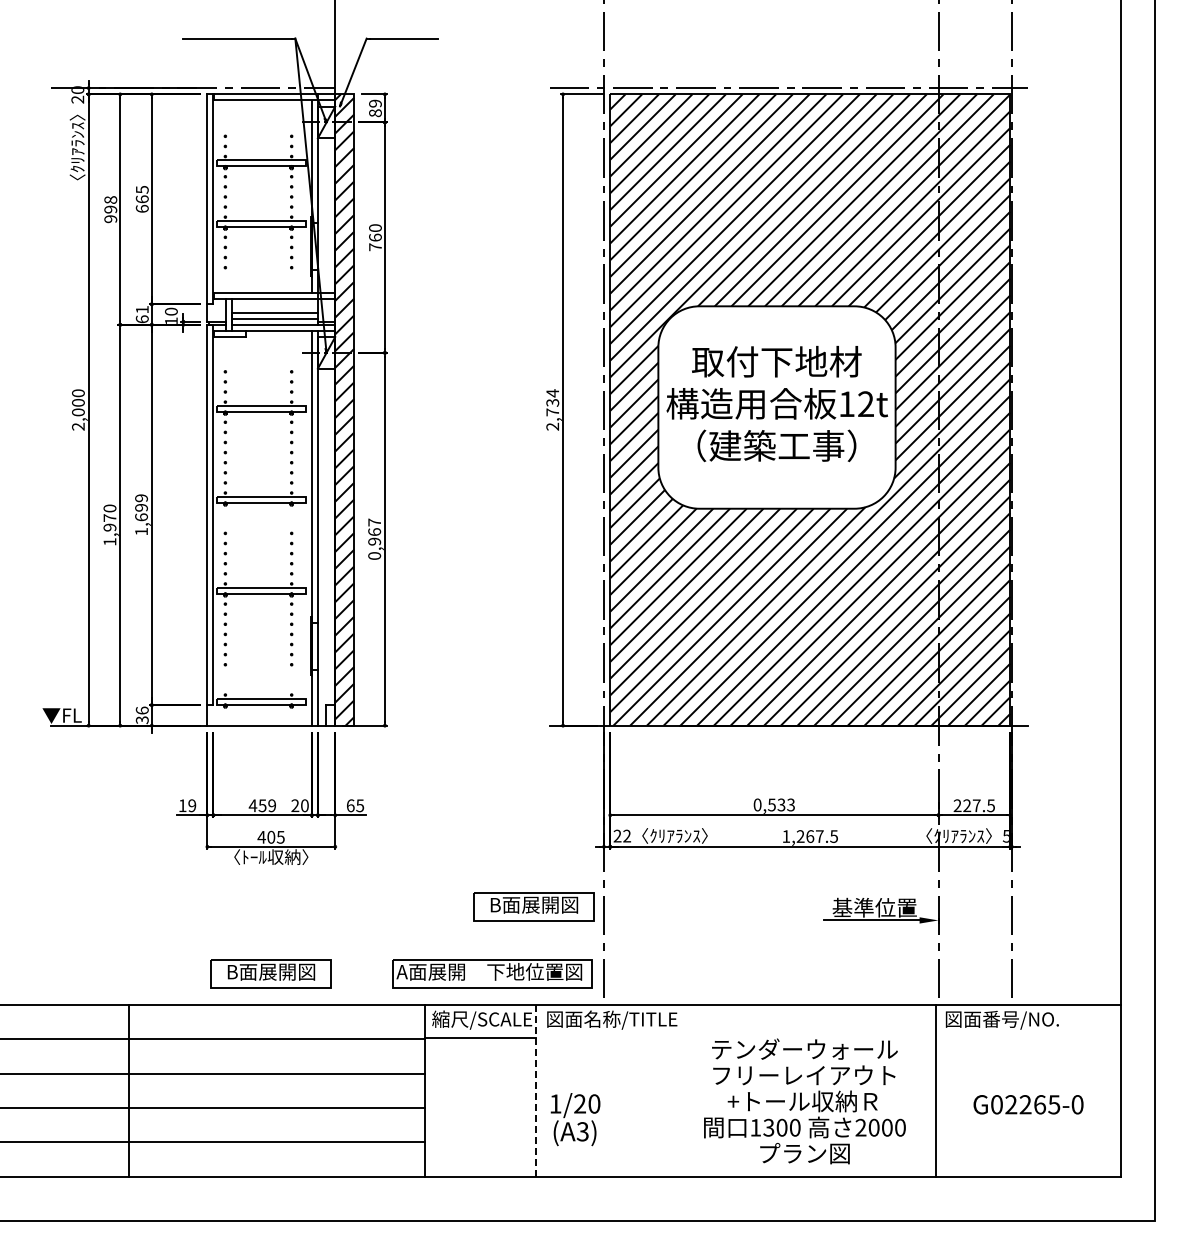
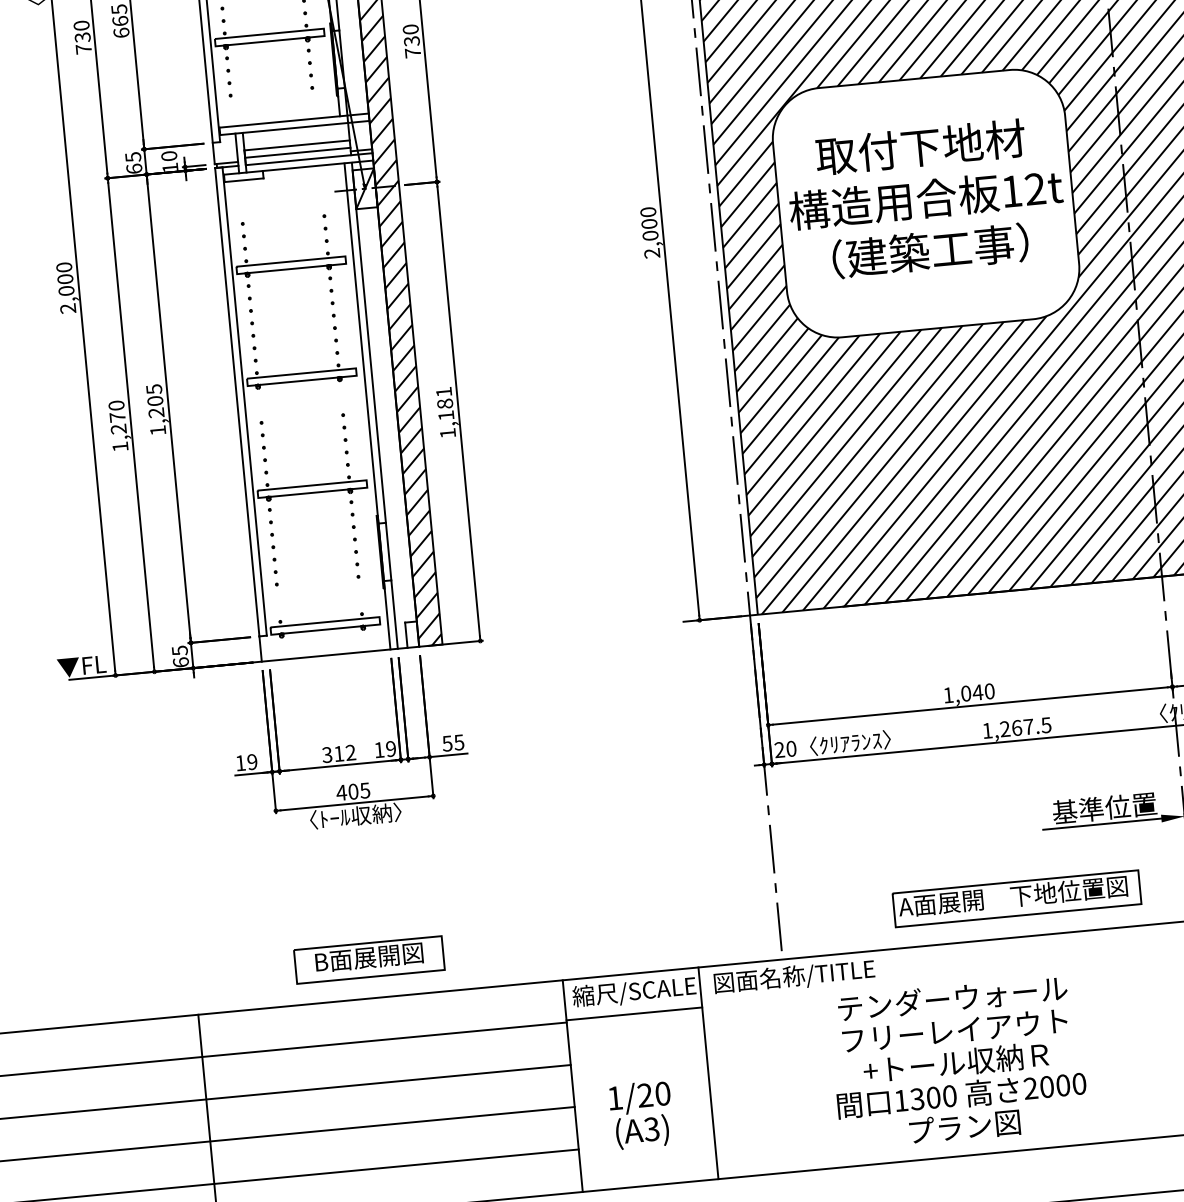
text: (110, 209) -> (82, 37), 998 -> 730
text: (375, 237) -> (411, 41), 760 -> 730
text: (142, 309) -> (133, 156), 61 -> 65
text: (552, 402) -> (649, 223), 2,734 -> 2,000
text: (141, 507) -> (155, 400), 1,699 -> 1,205
text: (110, 527) -> (119, 428), 1,970 -> 1,270
text: (374, 538) -> (445, 411), 0,967 -> 1,181
text: (141, 715) -> (179, 656), 36 -> 65
text: (773, 804) -> (967, 692), 0,533 -> 1,040
text: (262, 805) -> (338, 753), 459 -> 312
text: (299, 805) -> (384, 749), 20 -> 19
text: (350, 805) -> (447, 743), 65 -> 55
text: (627, 835) -> (791, 748), 22 -> 20
part: (533, 906) -> (684, 846), removed
part: (492, 973) -> (1017, 898), moved
line: (535, 1091) -> (708, 1073), dashed -> solid
text: (804, 1101) -> (958, 1062), moved
text: (575, 1119) -> (641, 1115), moved

